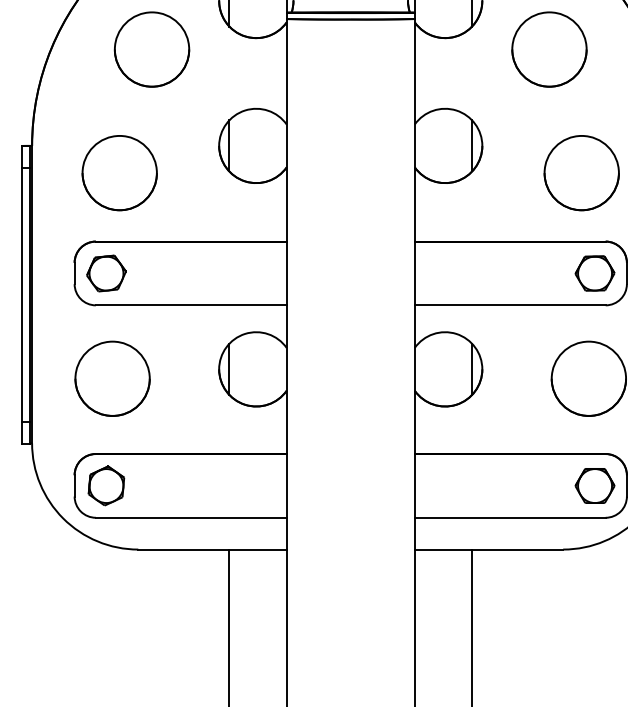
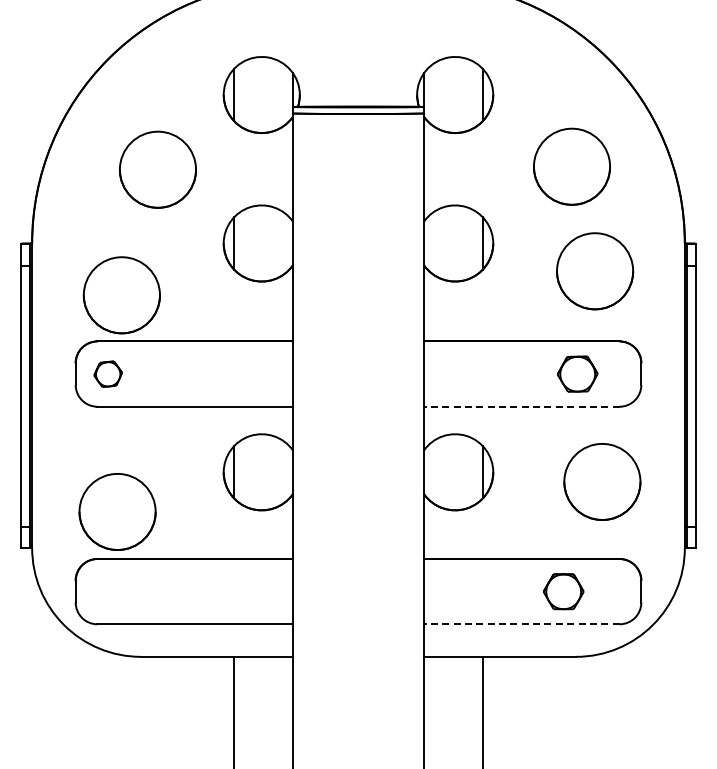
circle: (151, 49) -> (157, 169), moved
circle: (548, 49) -> (571, 166), moved
circle: (119, 173) -> (121, 295), moved
part: (594, 272) -> (577, 373), moved
part: (105, 273) -> (107, 374), size x0.7
line: (509, 305) -> (521, 406), solid -> dashed
circle: (112, 378) -> (117, 511), moved
part: (106, 485) -> (108, 591), removed
part: (594, 485) -> (563, 591), moved
line: (509, 517) -> (521, 624), solid -> dashed

